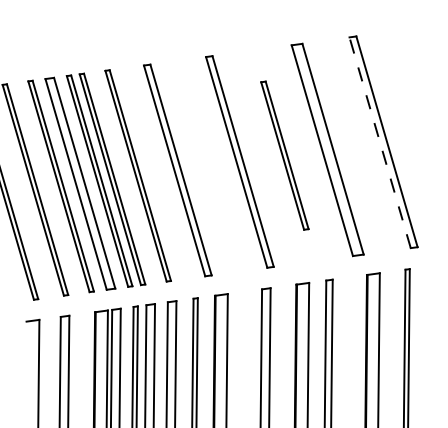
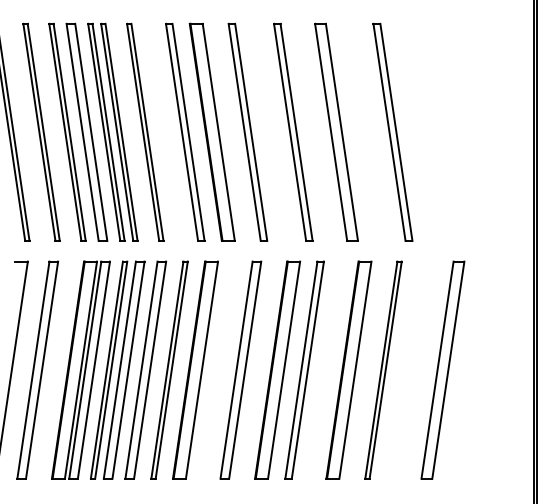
line: (380, 142) -> (389, 132), dashed -> solid
part: (284, 154) -> (293, 131), size x1.43
part: (203, 166) -> (211, 131), added

